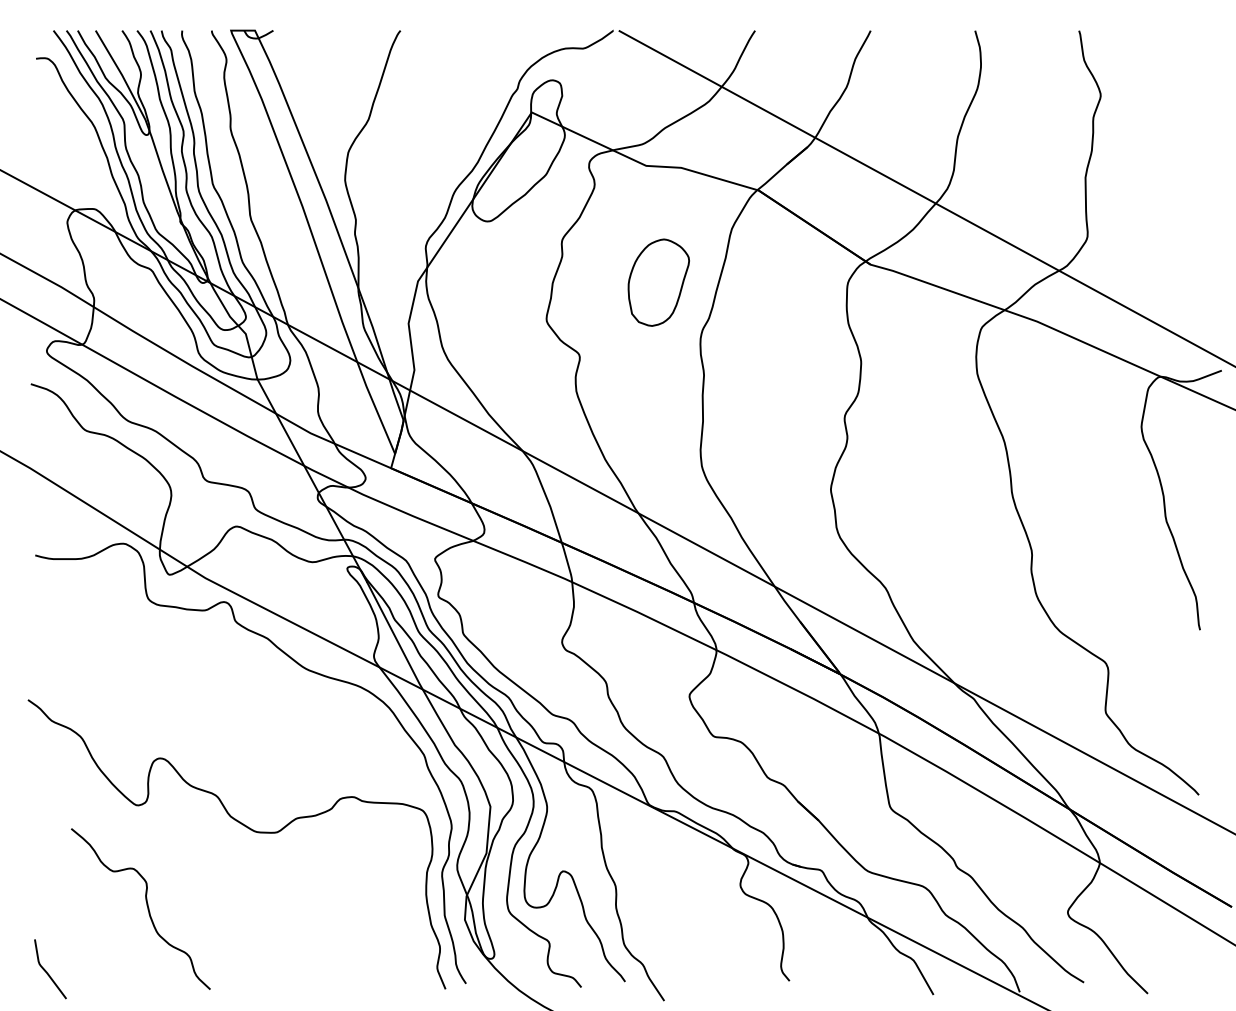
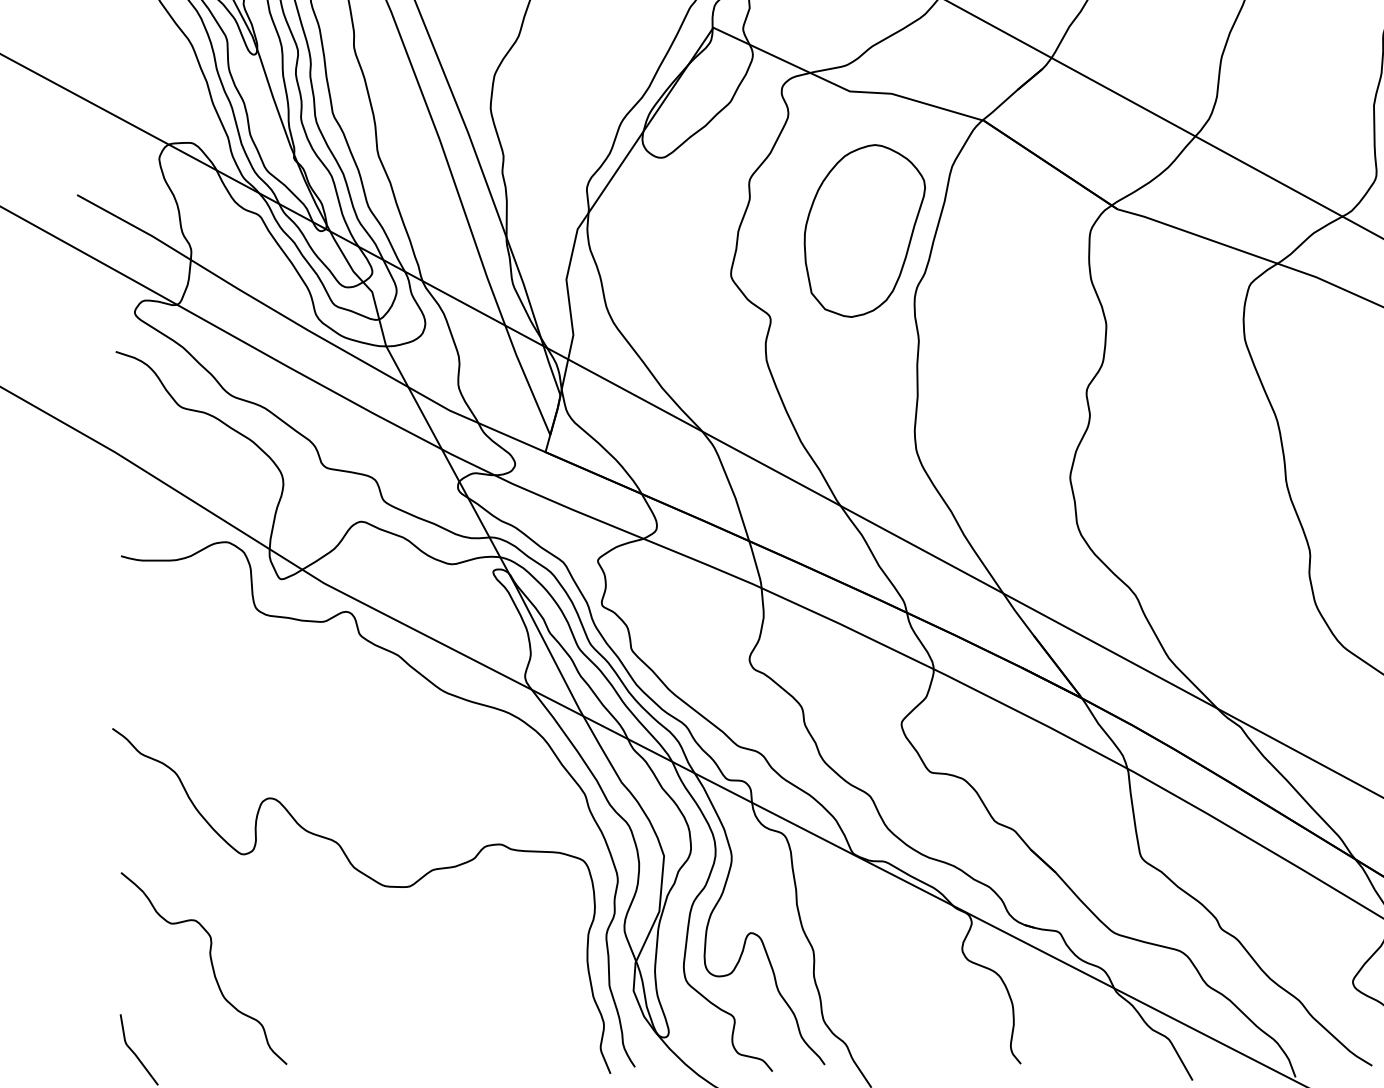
part: (658, 282) -> (864, 230), size x1.67
curve: (146, 905) -> (210, 964), moved

